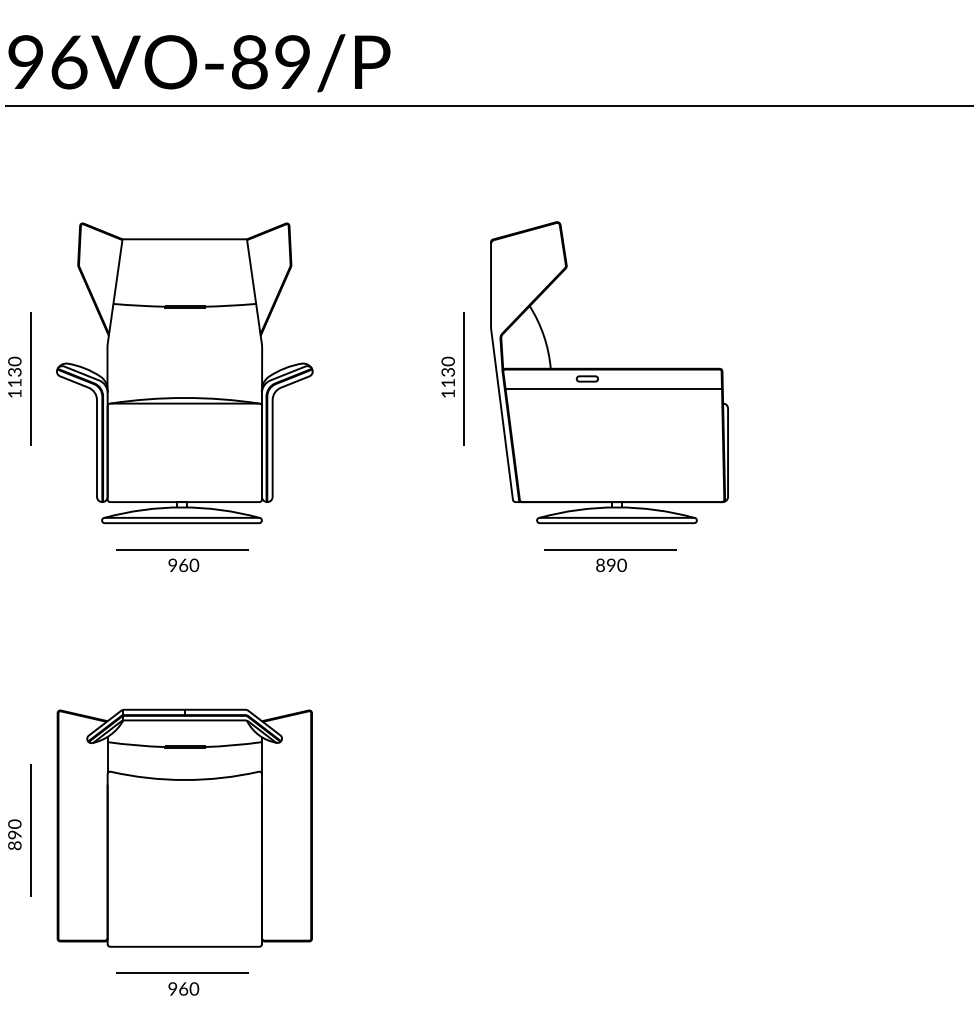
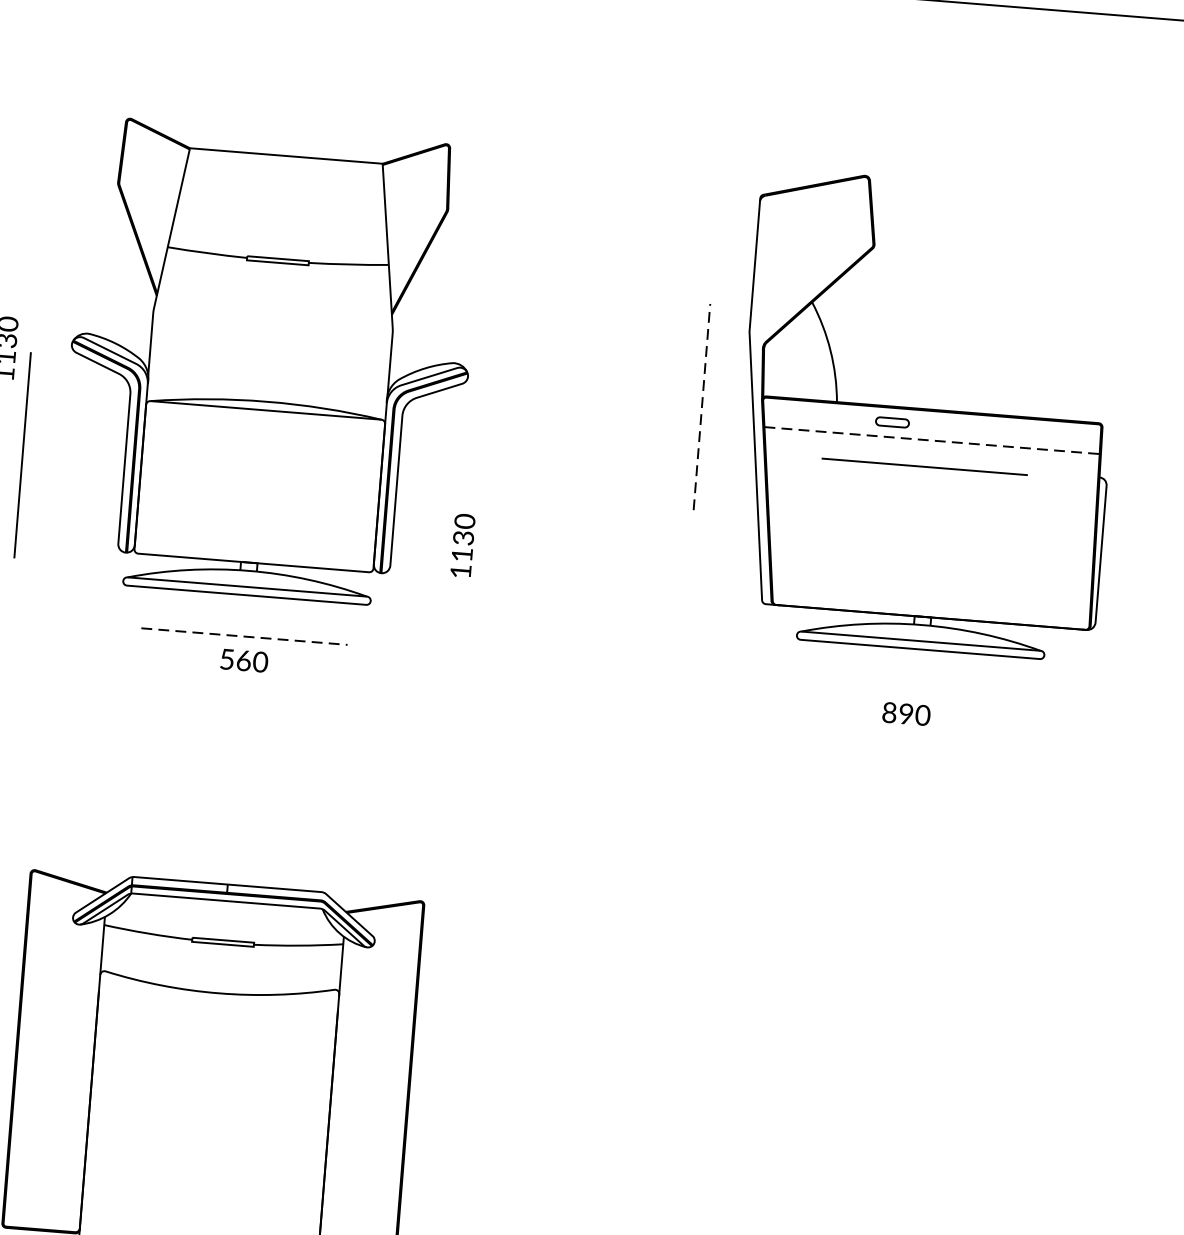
text: (447, 376) -> (461, 544), moved
line: (30, 378) -> (21, 454), moved
line: (464, 378) -> (702, 406), solid -> dashed
line: (614, 388) -> (933, 440), solid -> dashed
line: (182, 549) -> (244, 636), solid -> dashed
line: (610, 549) -> (924, 466), moved
text: (172, 565) -> (226, 659), 960 -> 560

